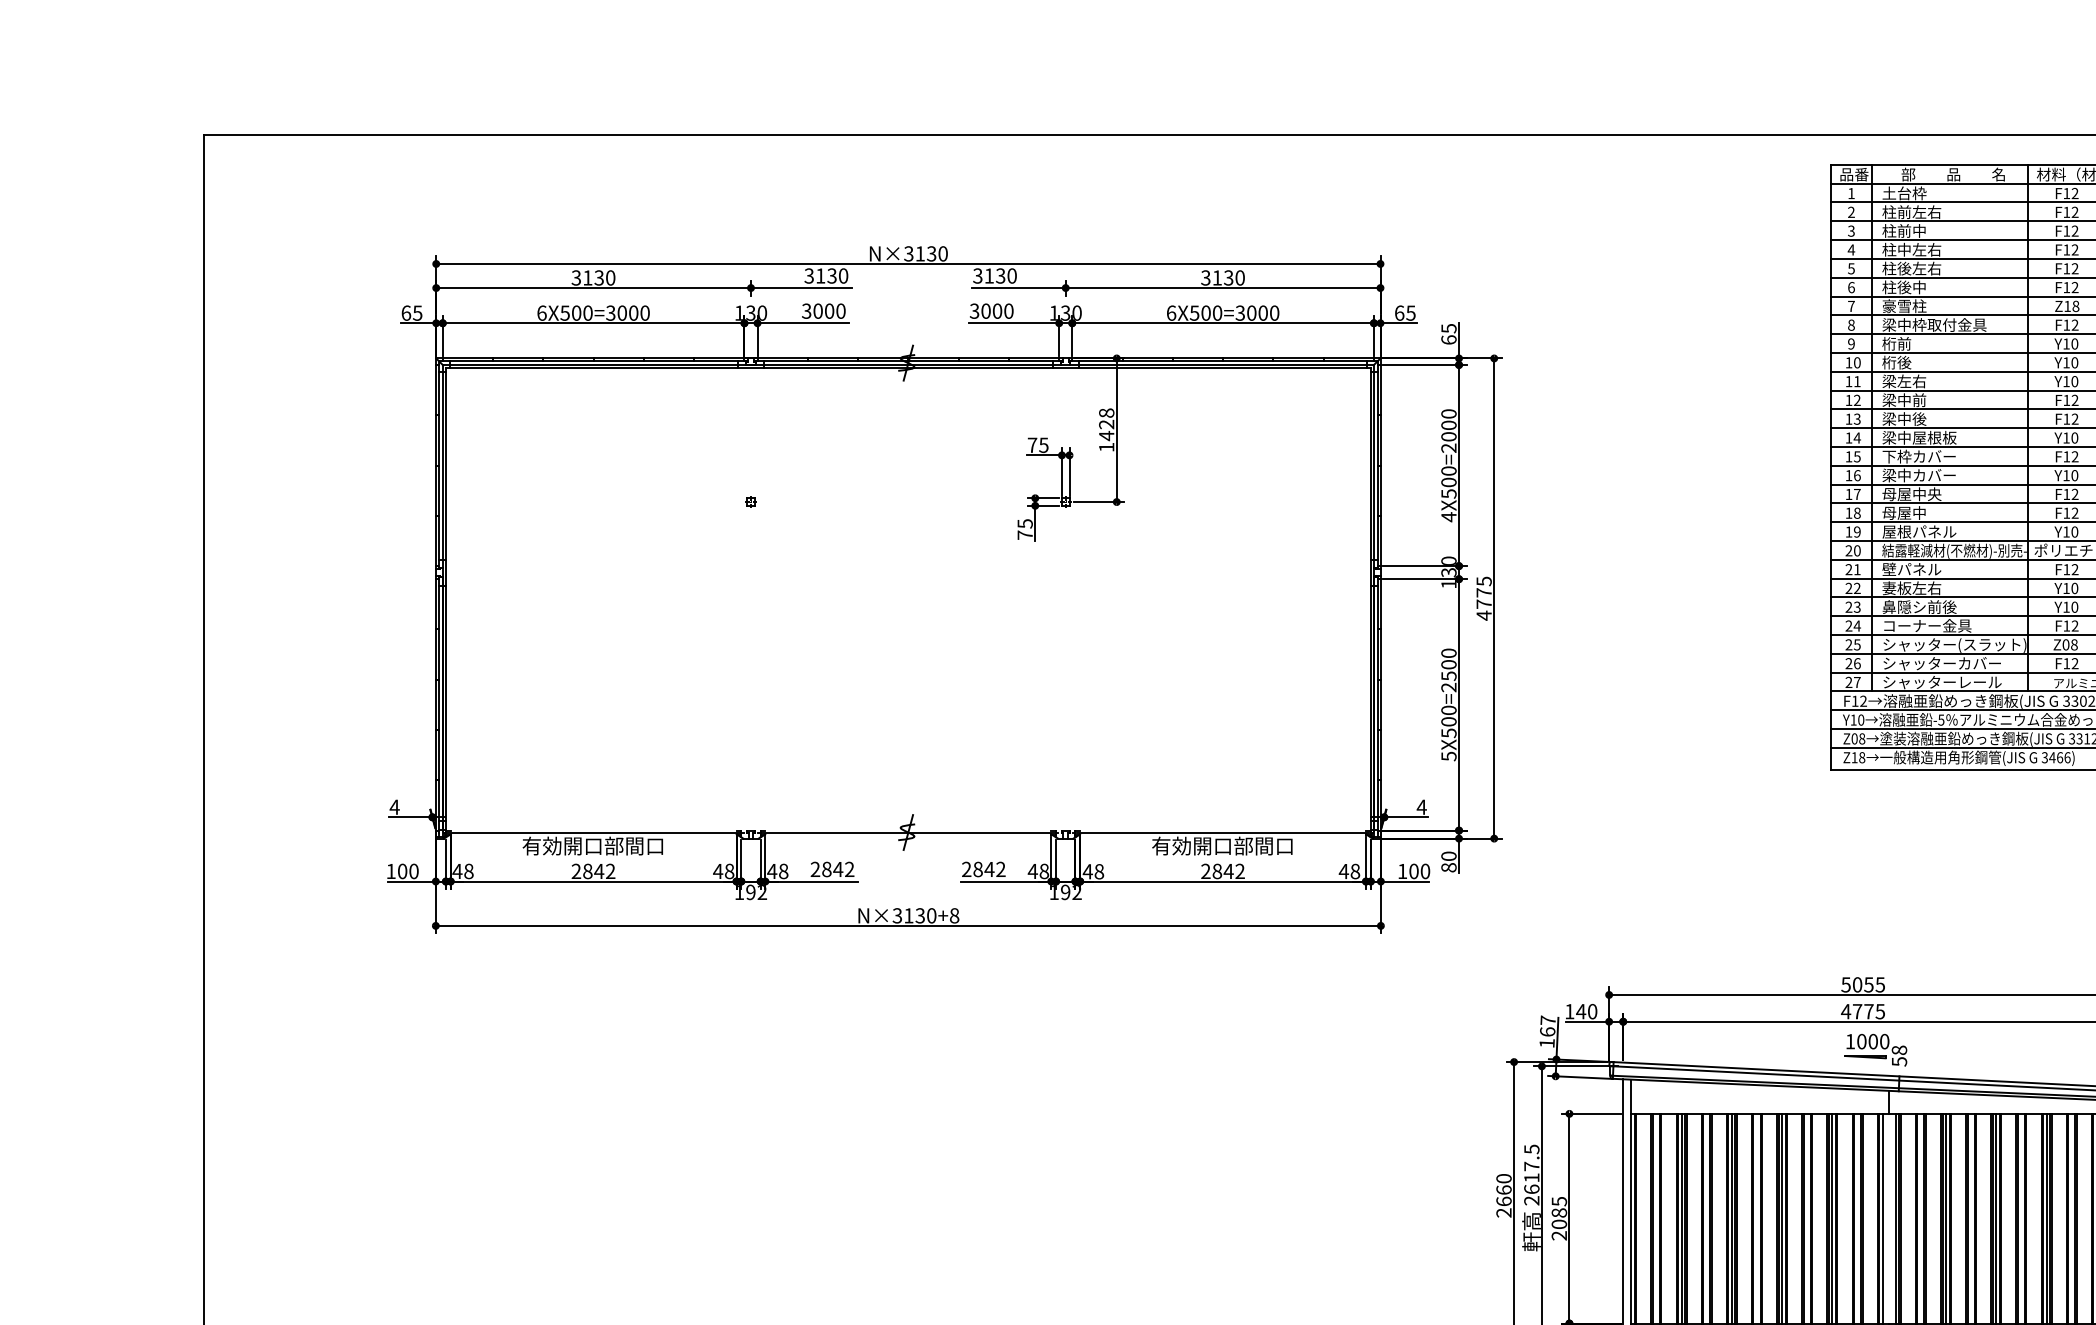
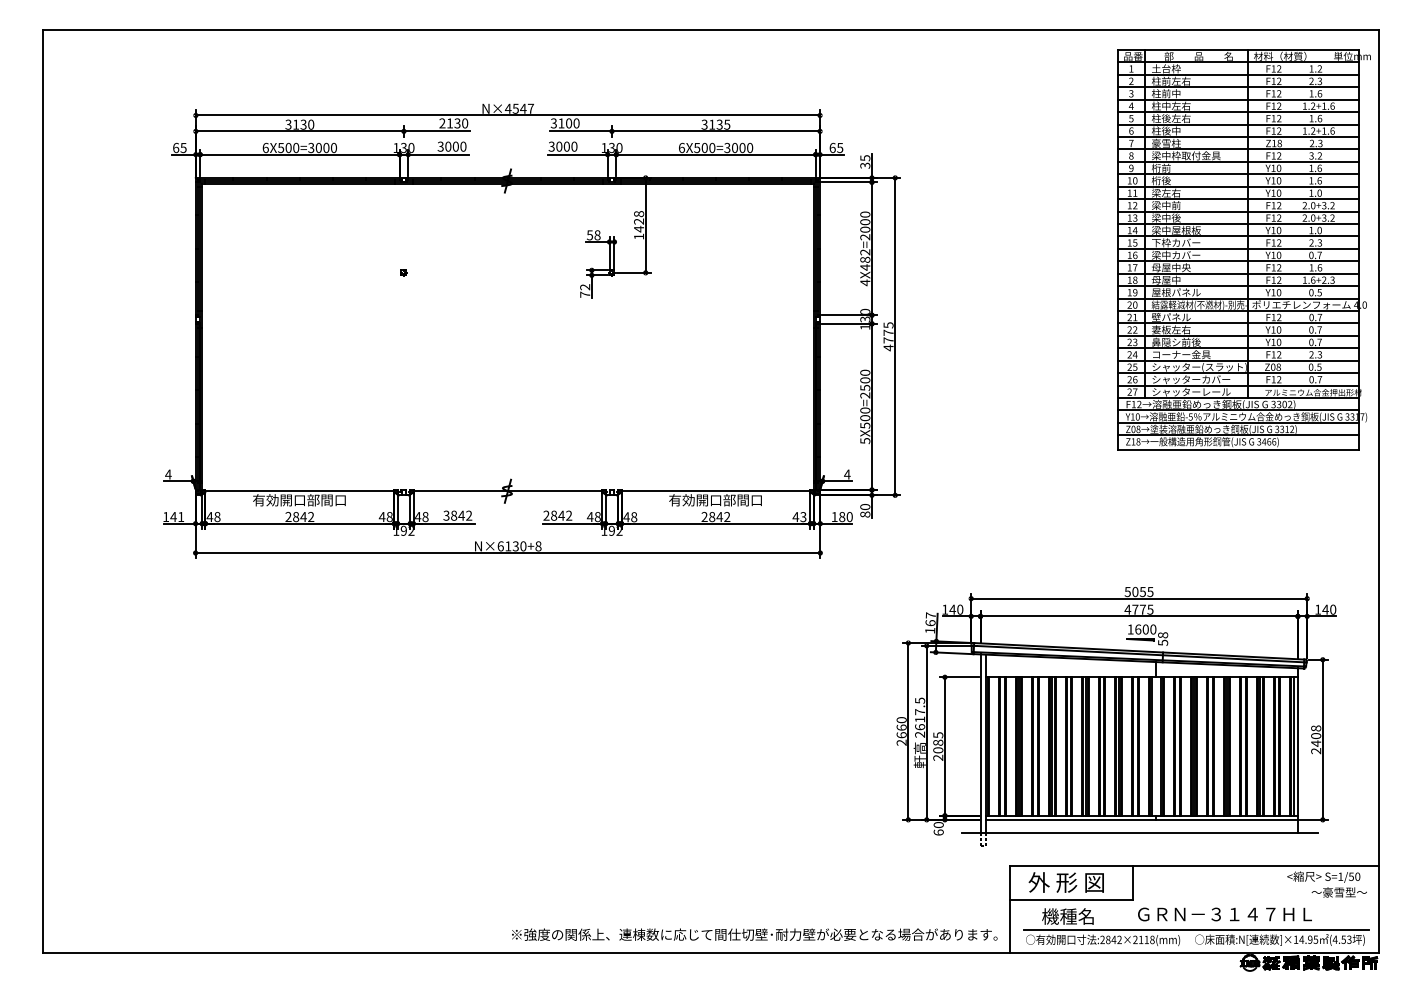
text: (925, 253) -> (519, 108), N×3130 -> N×4547
text: (809, 276) -> (442, 123), 3130 -> 2130
text: (999, 276) -> (568, 123), 3130 -> 3100
text: (1240, 277) -> (727, 124), 3130 -> 3135
text: (1449, 339) -> (865, 165), 65 -> 35
text: (1037, 445) -> (593, 235), 75 -> 58
text: (1449, 481) -> (865, 259), 4X500=2000 -> 4X482=2000
text: (1025, 524) -> (585, 287), 75 -> 72
text: (815, 869) -> (446, 515), 2842 -> 3842
text: (408, 870) -> (177, 516), 100 -> 141
text: (1355, 870) -> (803, 516), 48 -> 43
text: (1414, 872) -> (842, 517), 100 -> 180
text: (897, 916) -> (500, 546), N×3130+8 -> N×6130+8
text: (1862, 1041) -> (1138, 629), 1000 -> 1600

